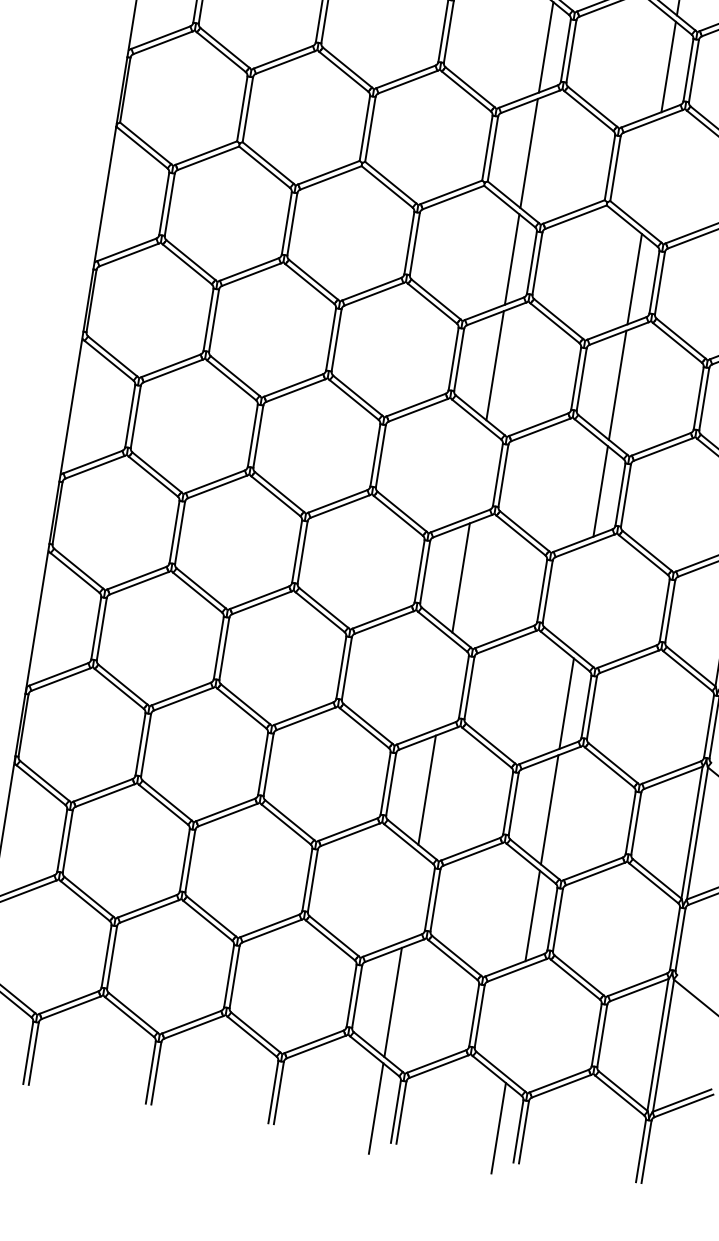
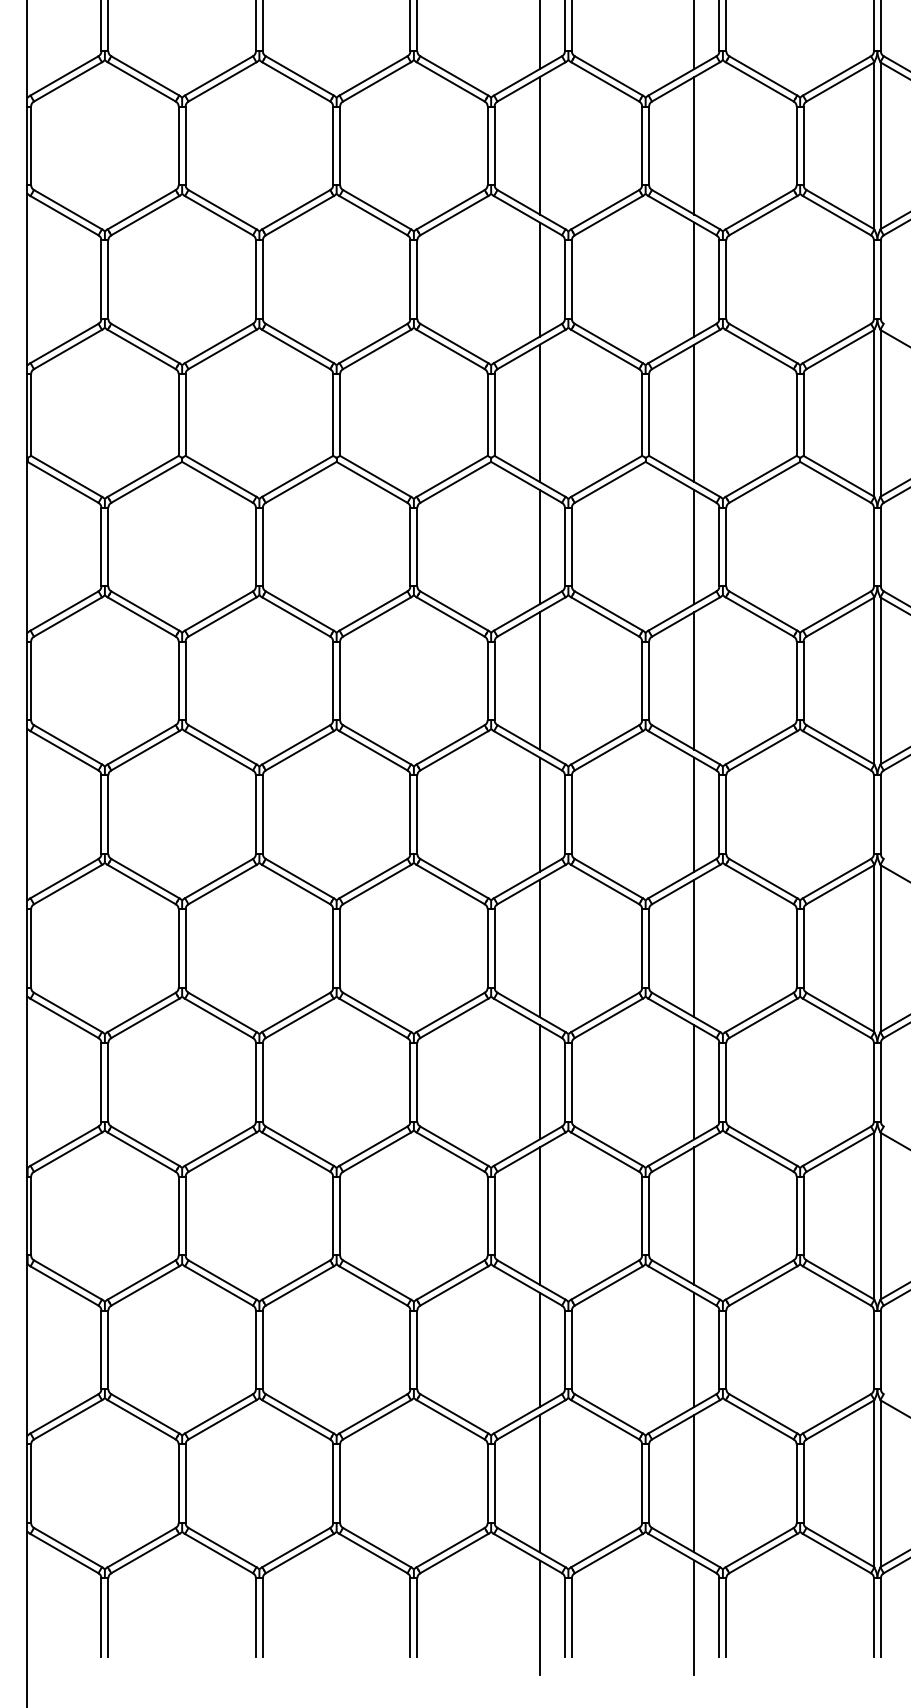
line: (651, 173) -> (694, 413), added
line: (477, 471) -> (539, 814), added
line: (583, 597) -> (694, 948), added
line: (443, 684) -> (539, 1082), added
line: (409, 895) -> (539, 1349), added
line: (515, 1021) -> (694, 1483), added

